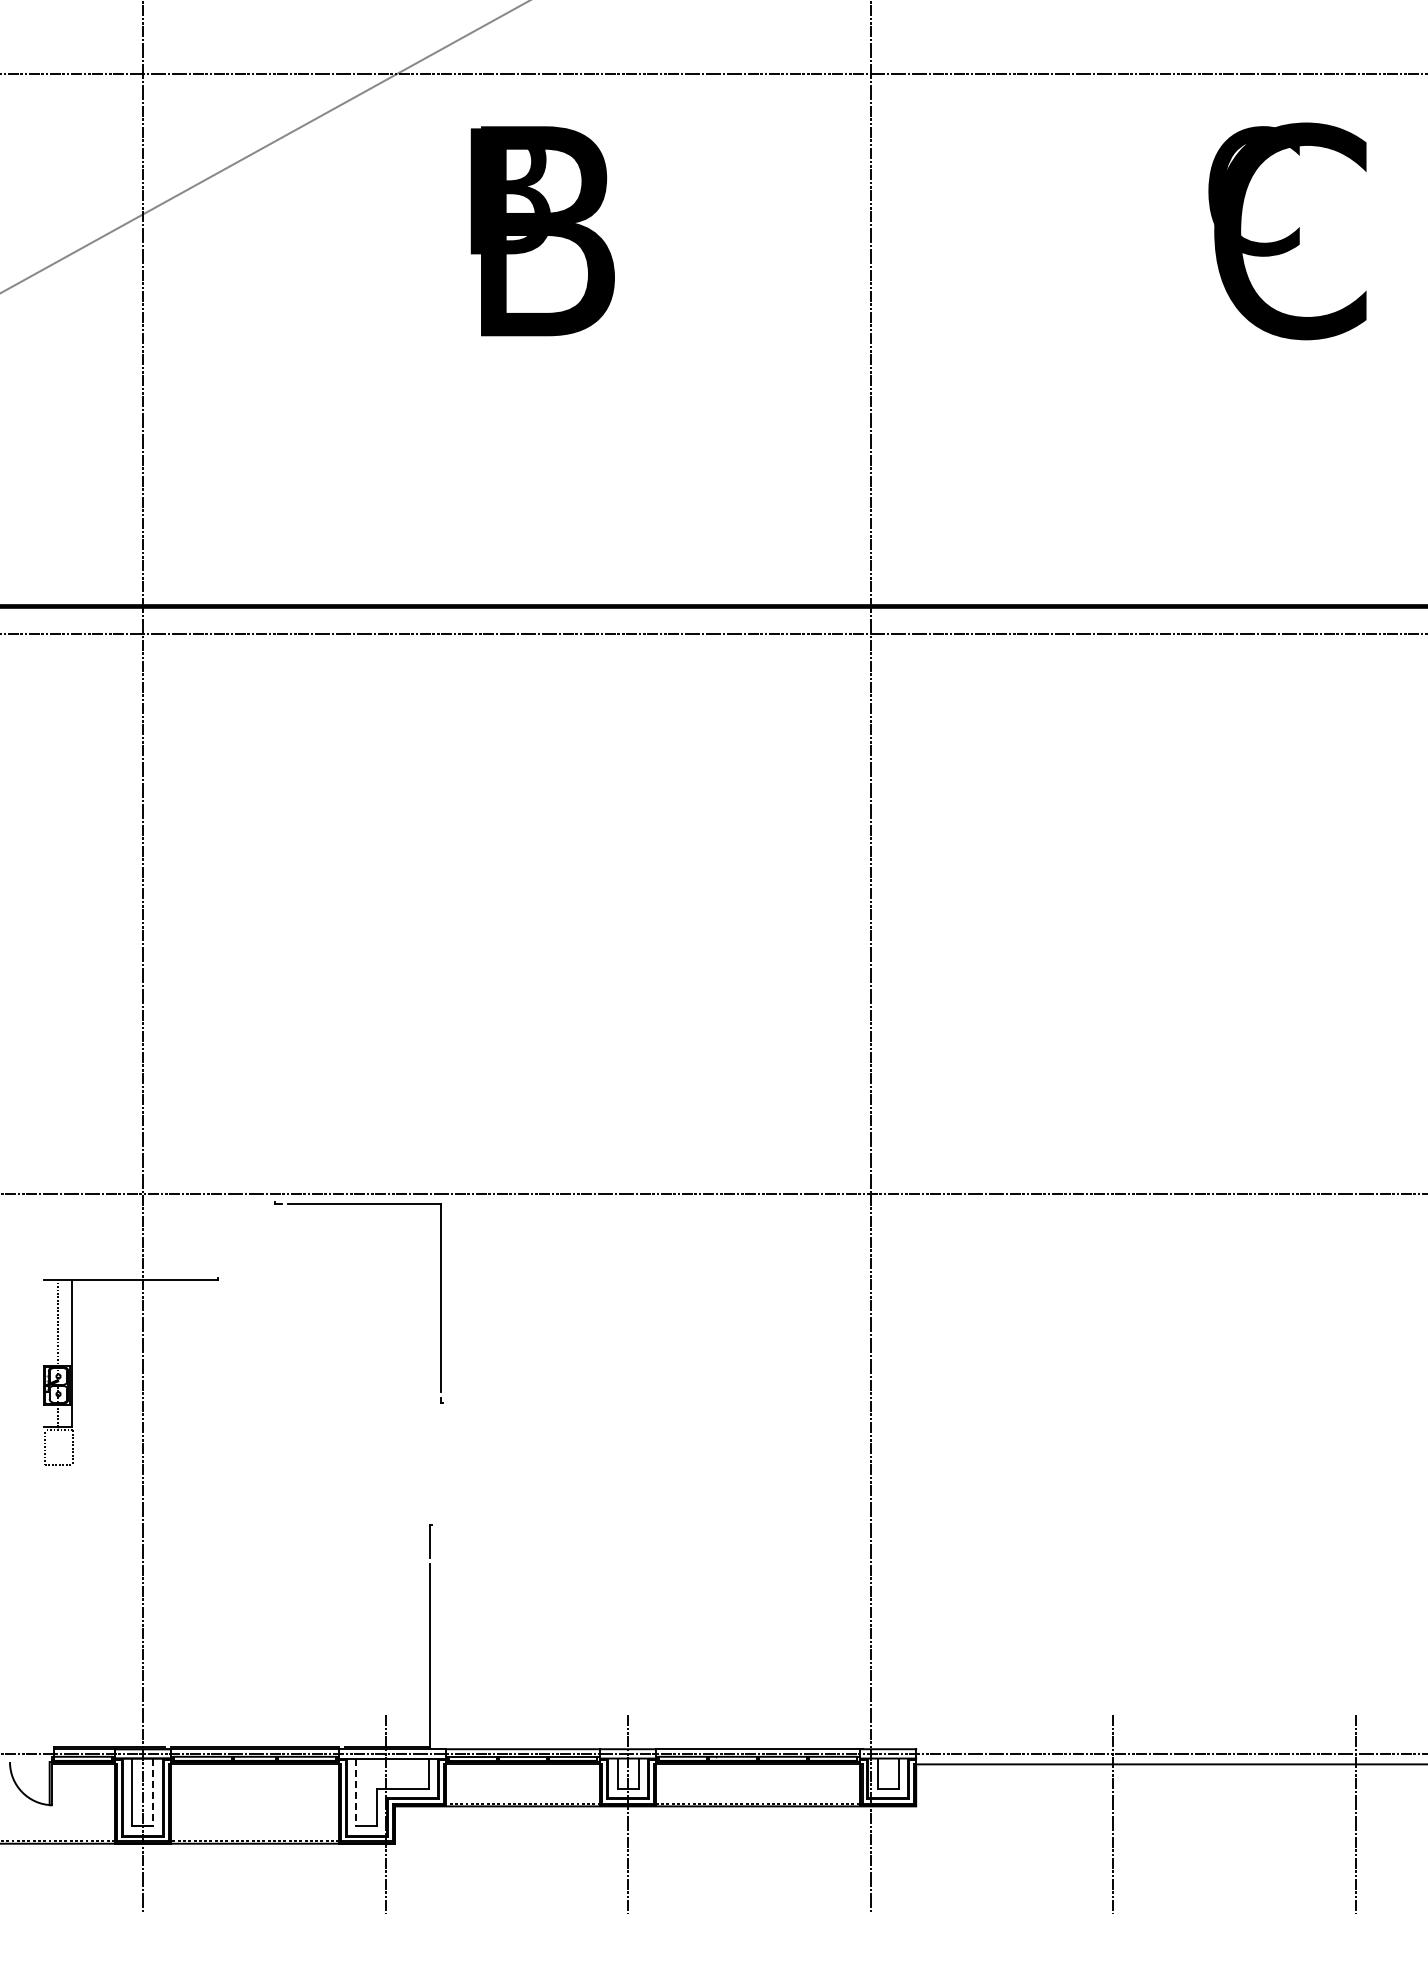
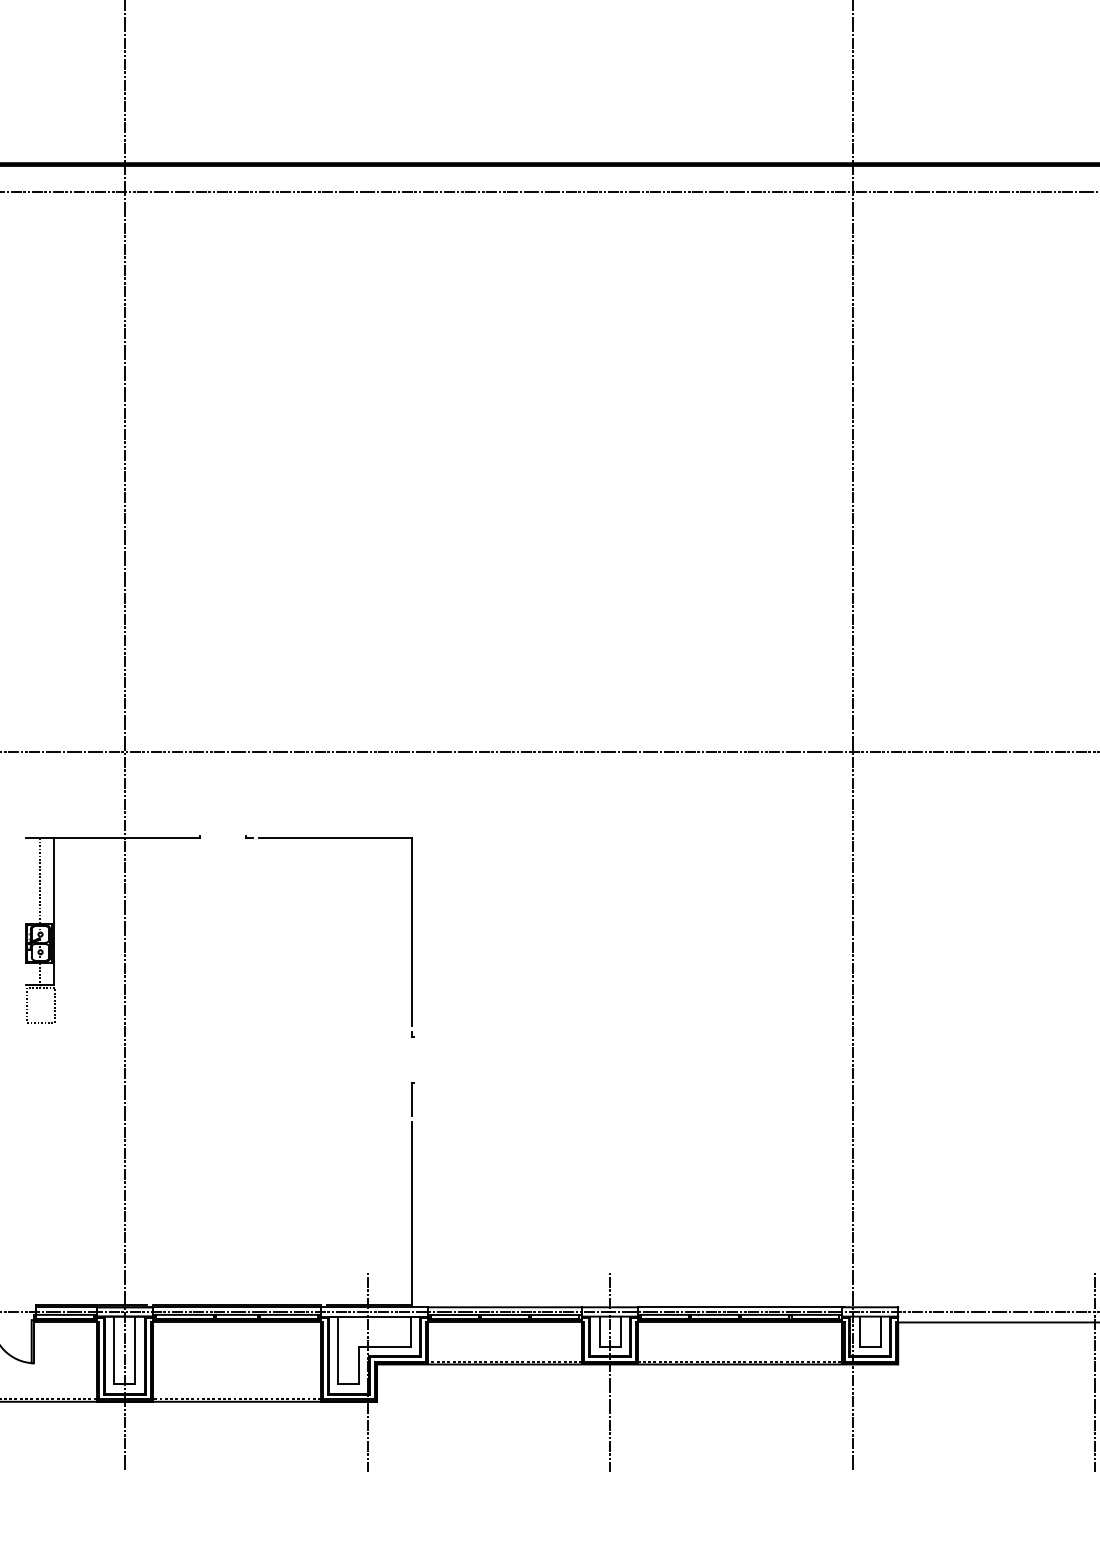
part: (440, 1302) -> (411, 936), moved
line: (153, 1792) -> (135, 1350), dashed -> solid
line: (356, 1792) -> (338, 1350), dashed -> solid

